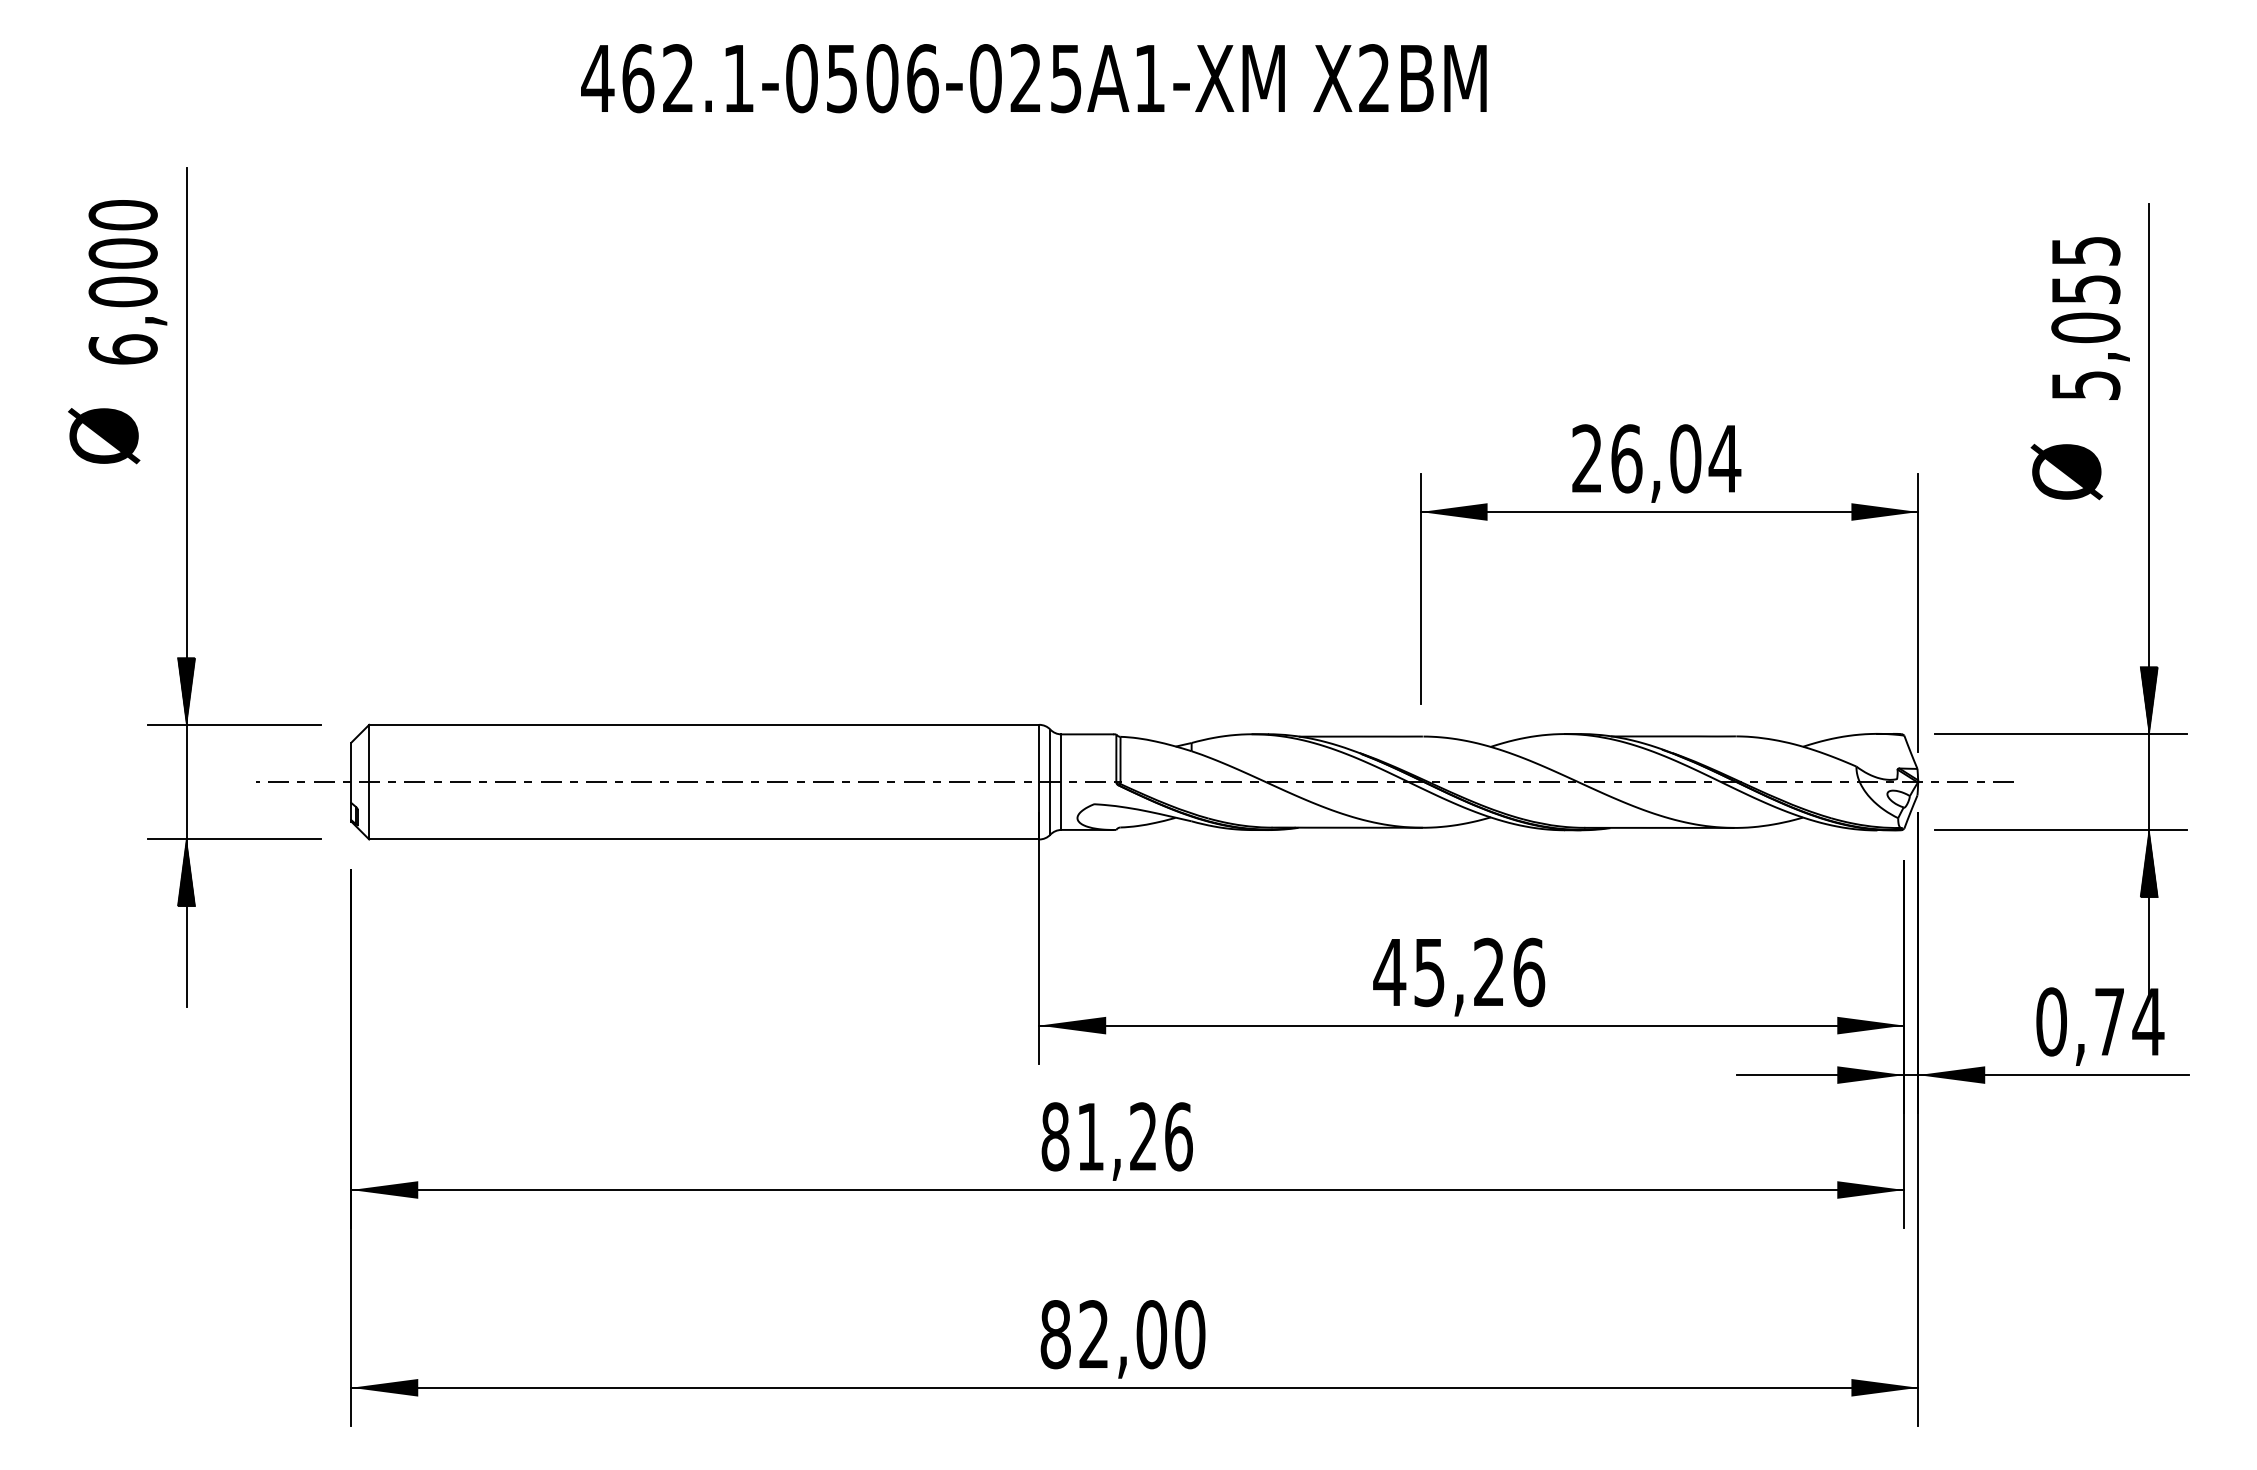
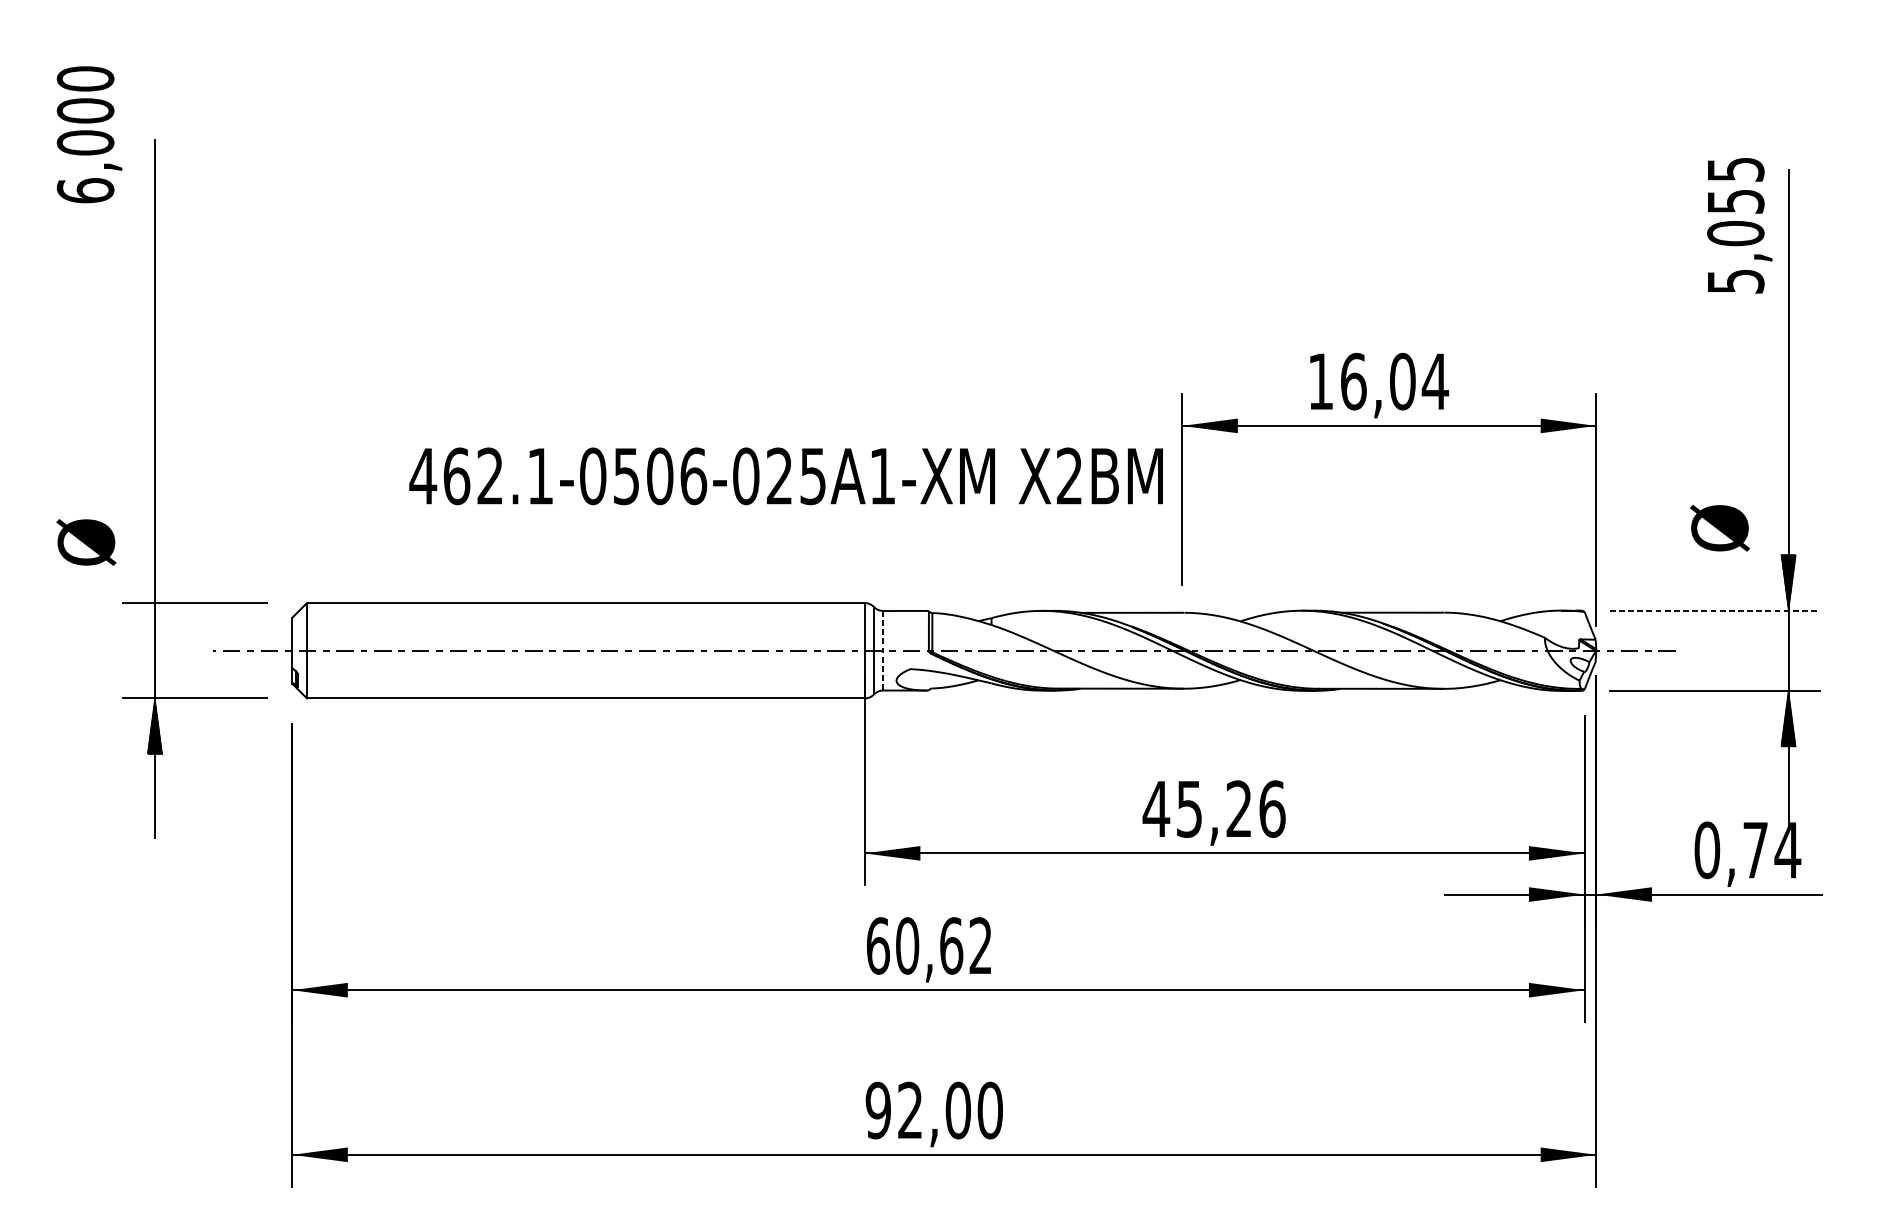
text: (1033, 78) -> (785, 476), moved
text: (127, 282) -> (89, 135), moved
text: (2090, 318) -> (1739, 225), moved
text: (104, 436) -> (86, 542), moved
text: (1586, 458) -> (1320, 381), 26,04 -> 16,04
text: (2066, 471) -> (1719, 527), moved
hatch: (186, 690) -> (154, 574), removed
line: (2061, 733) -> (1715, 610), solid -> dashed
line: (1061, 782) -> (883, 651), solid -> dashed
text: (1116, 1136) -> (929, 945), 81,26 -> 60,62
text: (1055, 1334) -> (878, 1110), 82,00 -> 92,00

